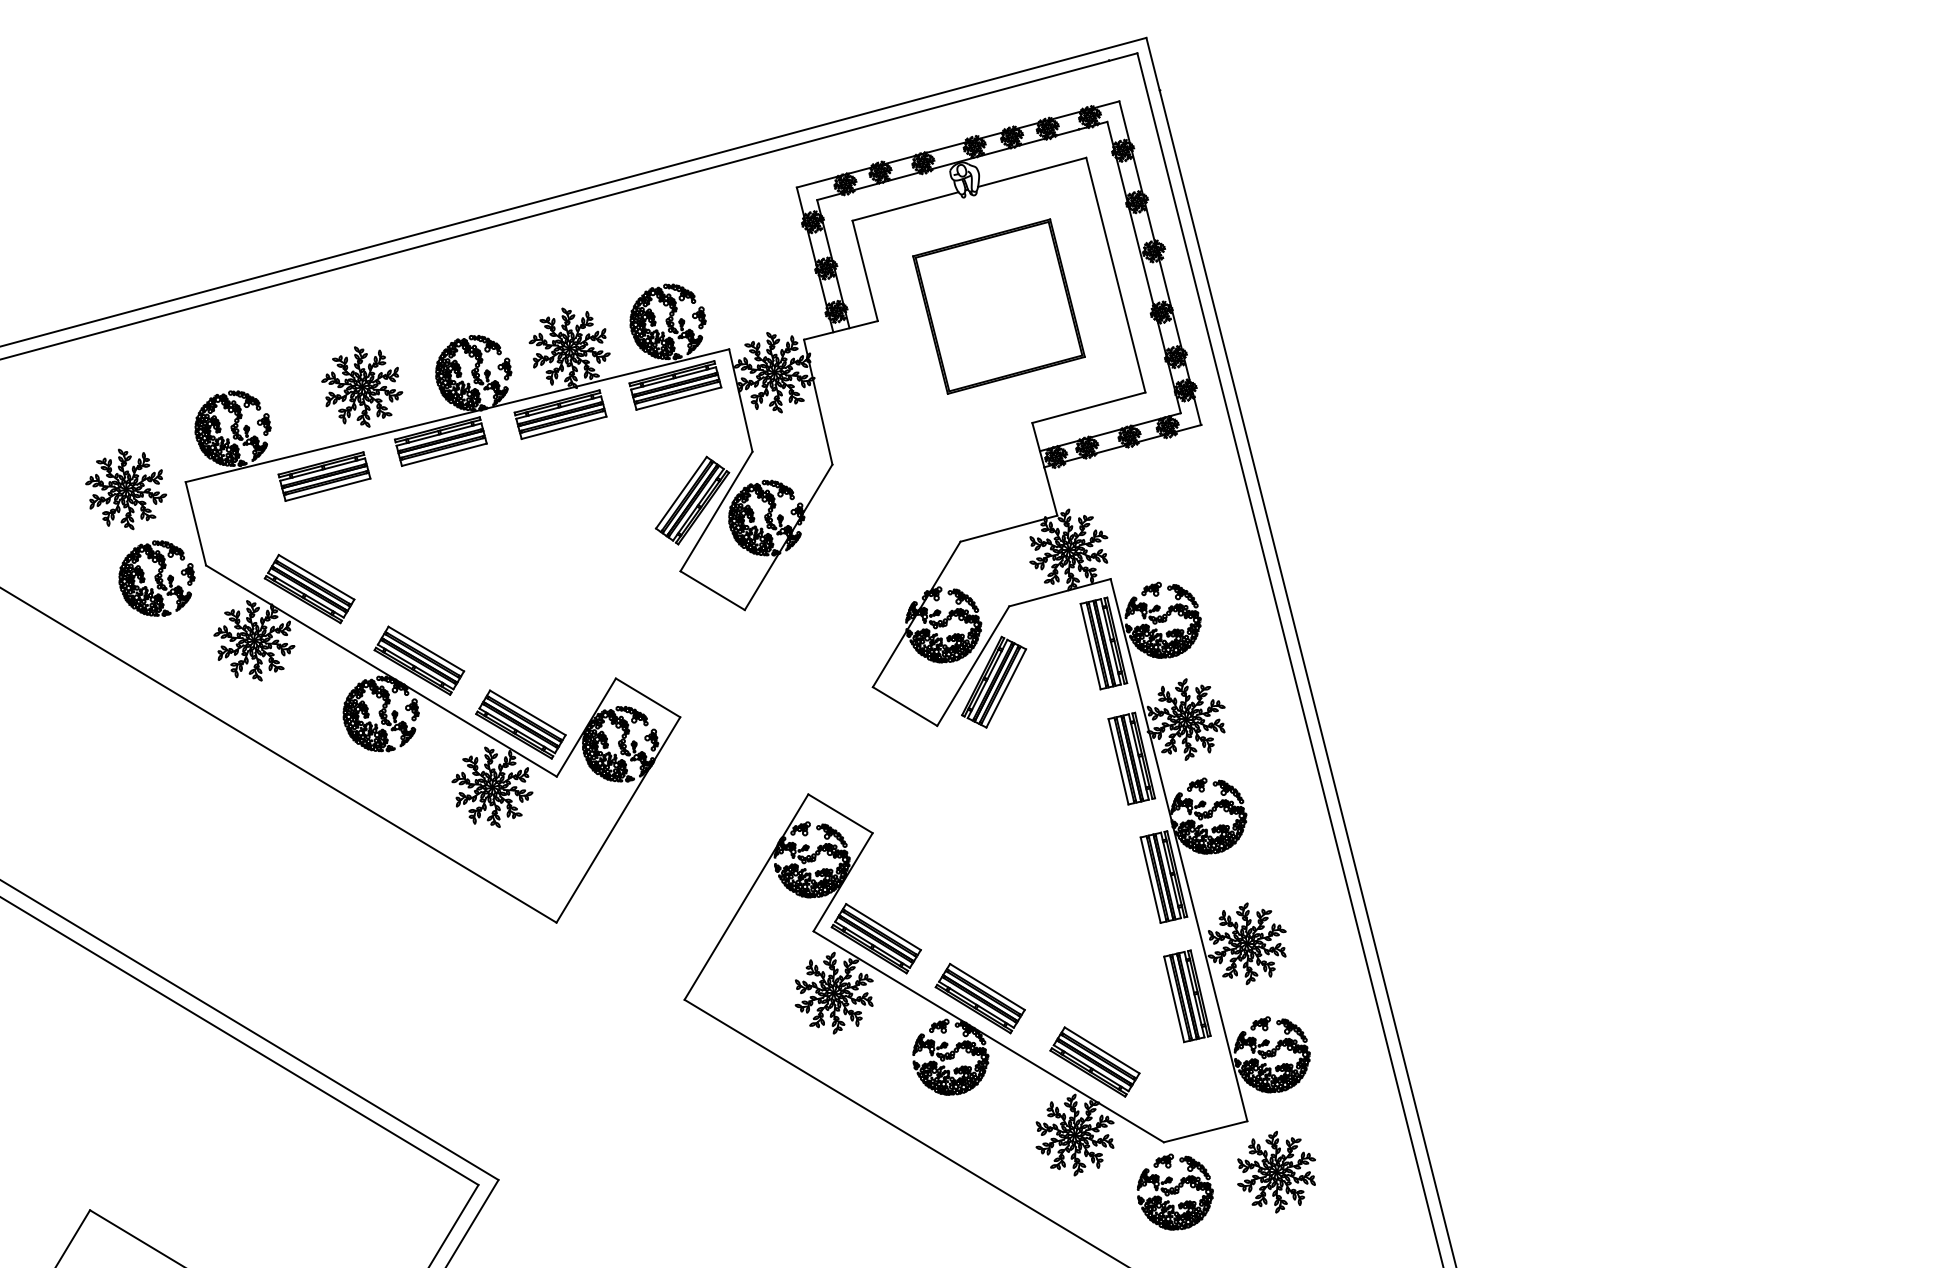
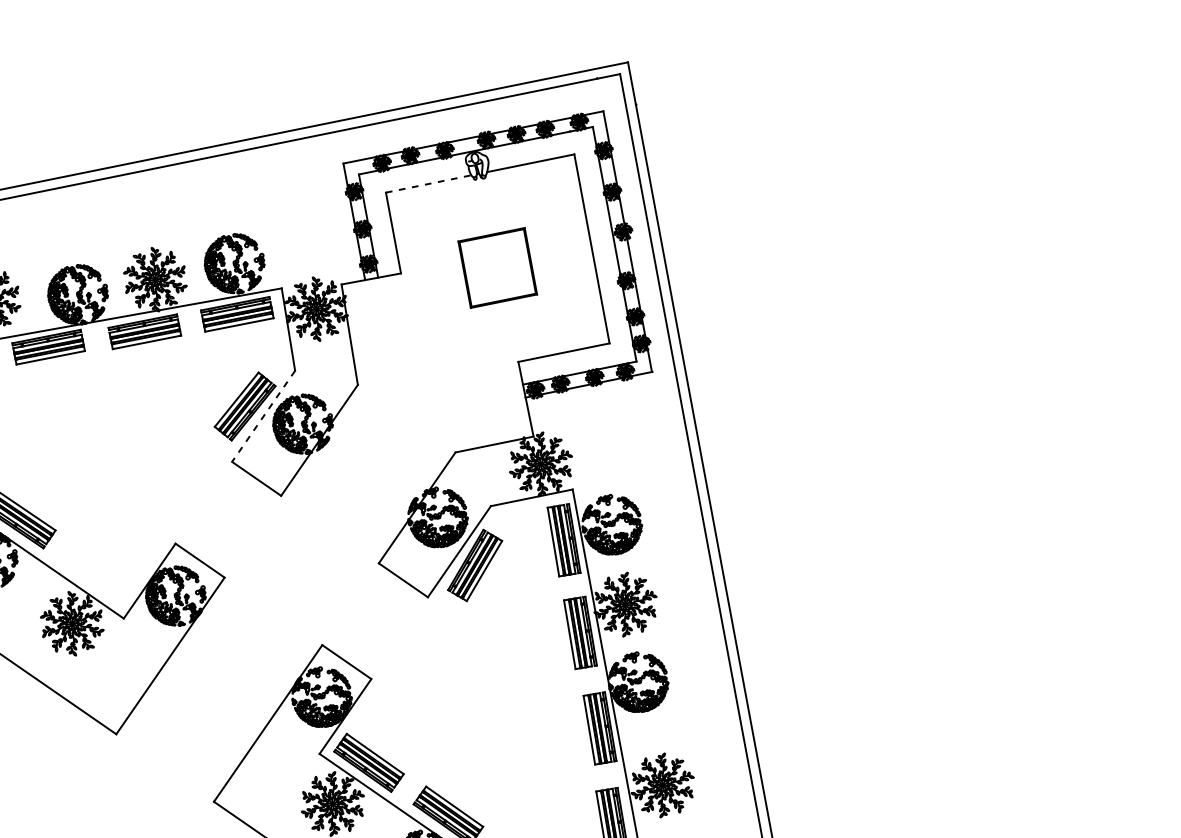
line: (905, 206) -> (428, 183), solid -> dashed
part: (998, 306) -> (497, 267), size x0.6
line: (716, 511) -> (263, 416), solid -> dashed
part: (520, 724) -> (97, 575), removed

